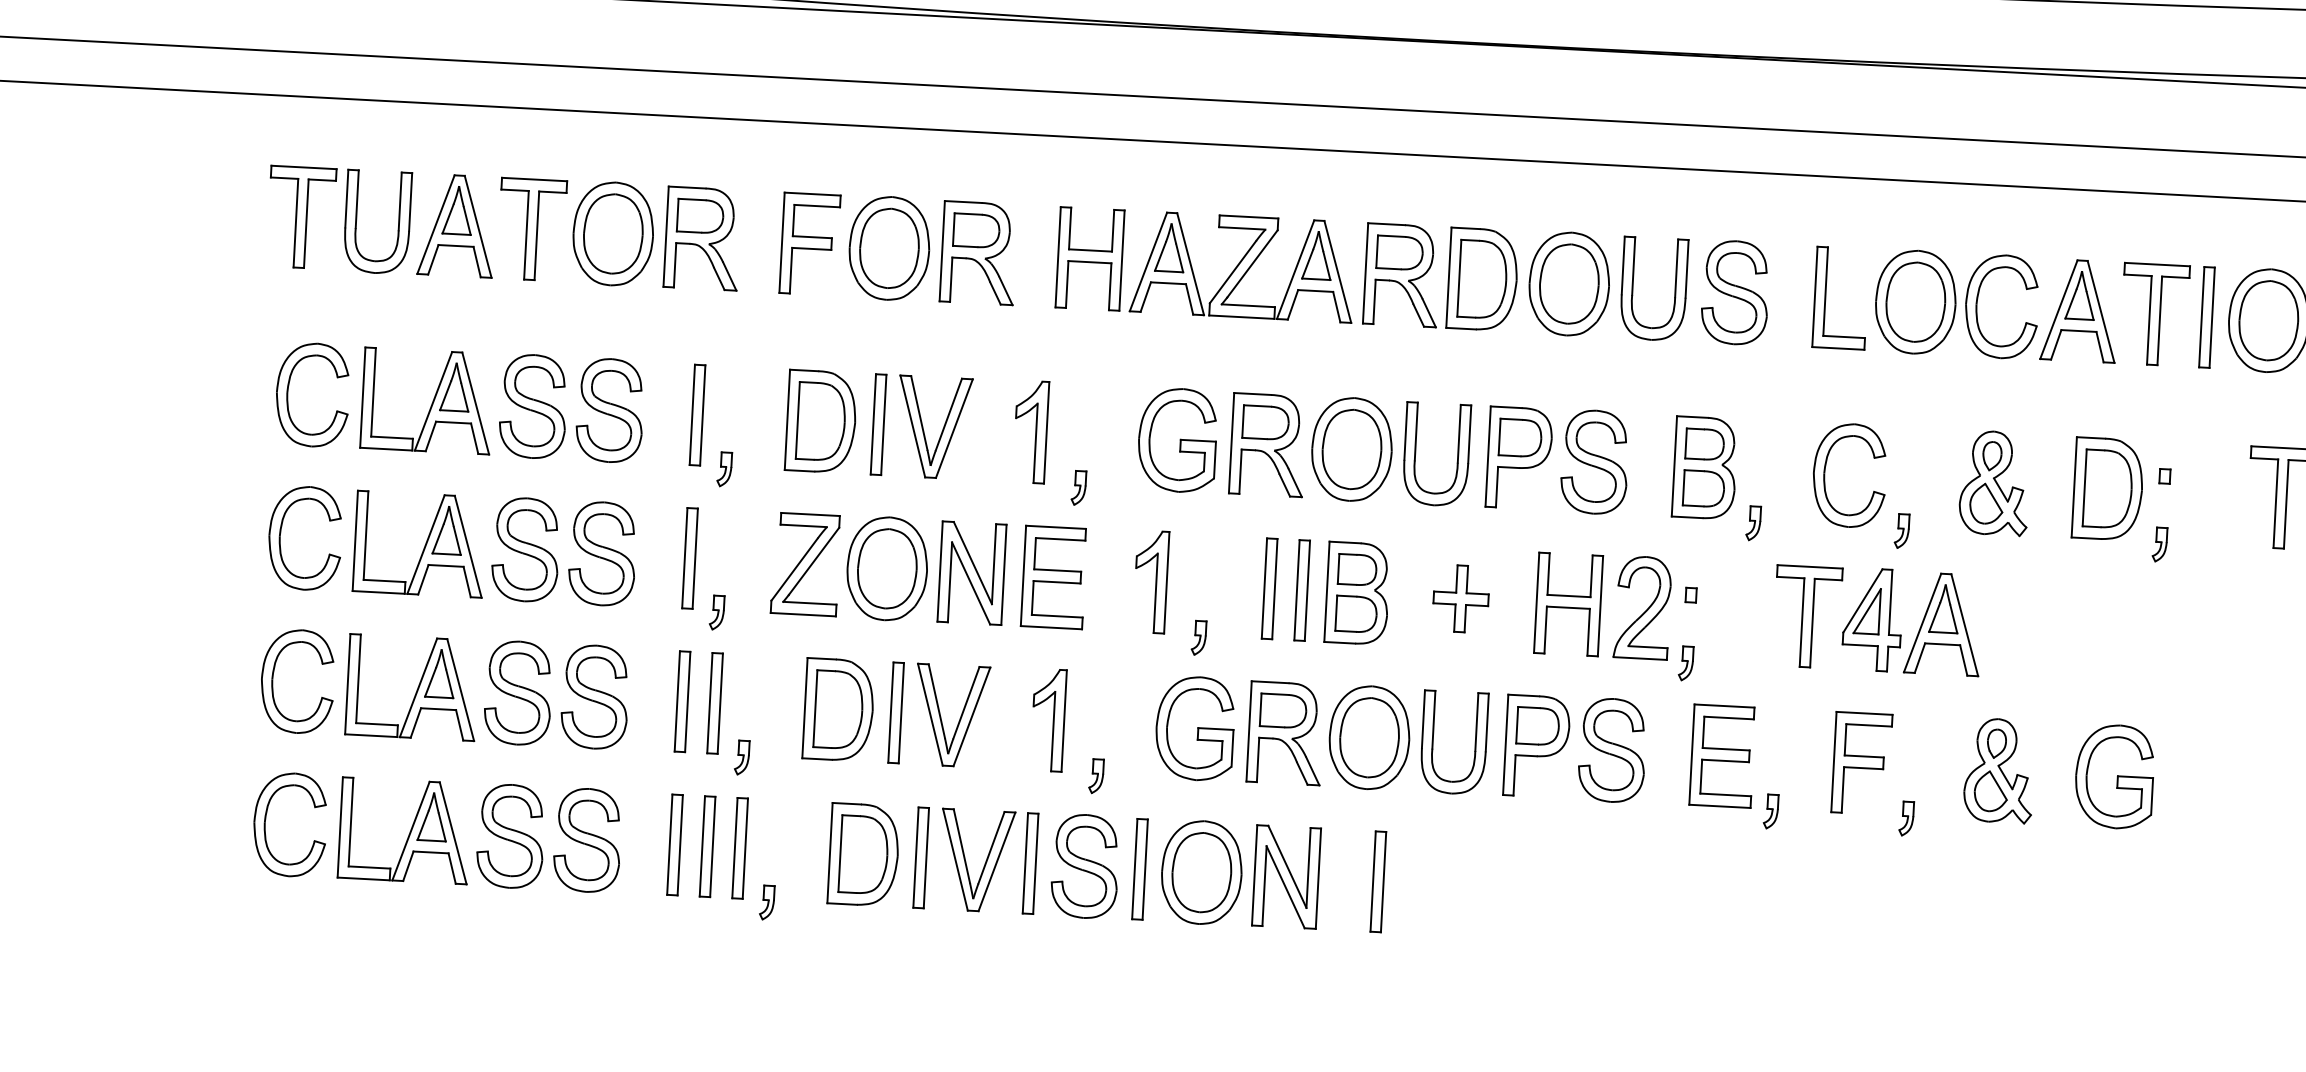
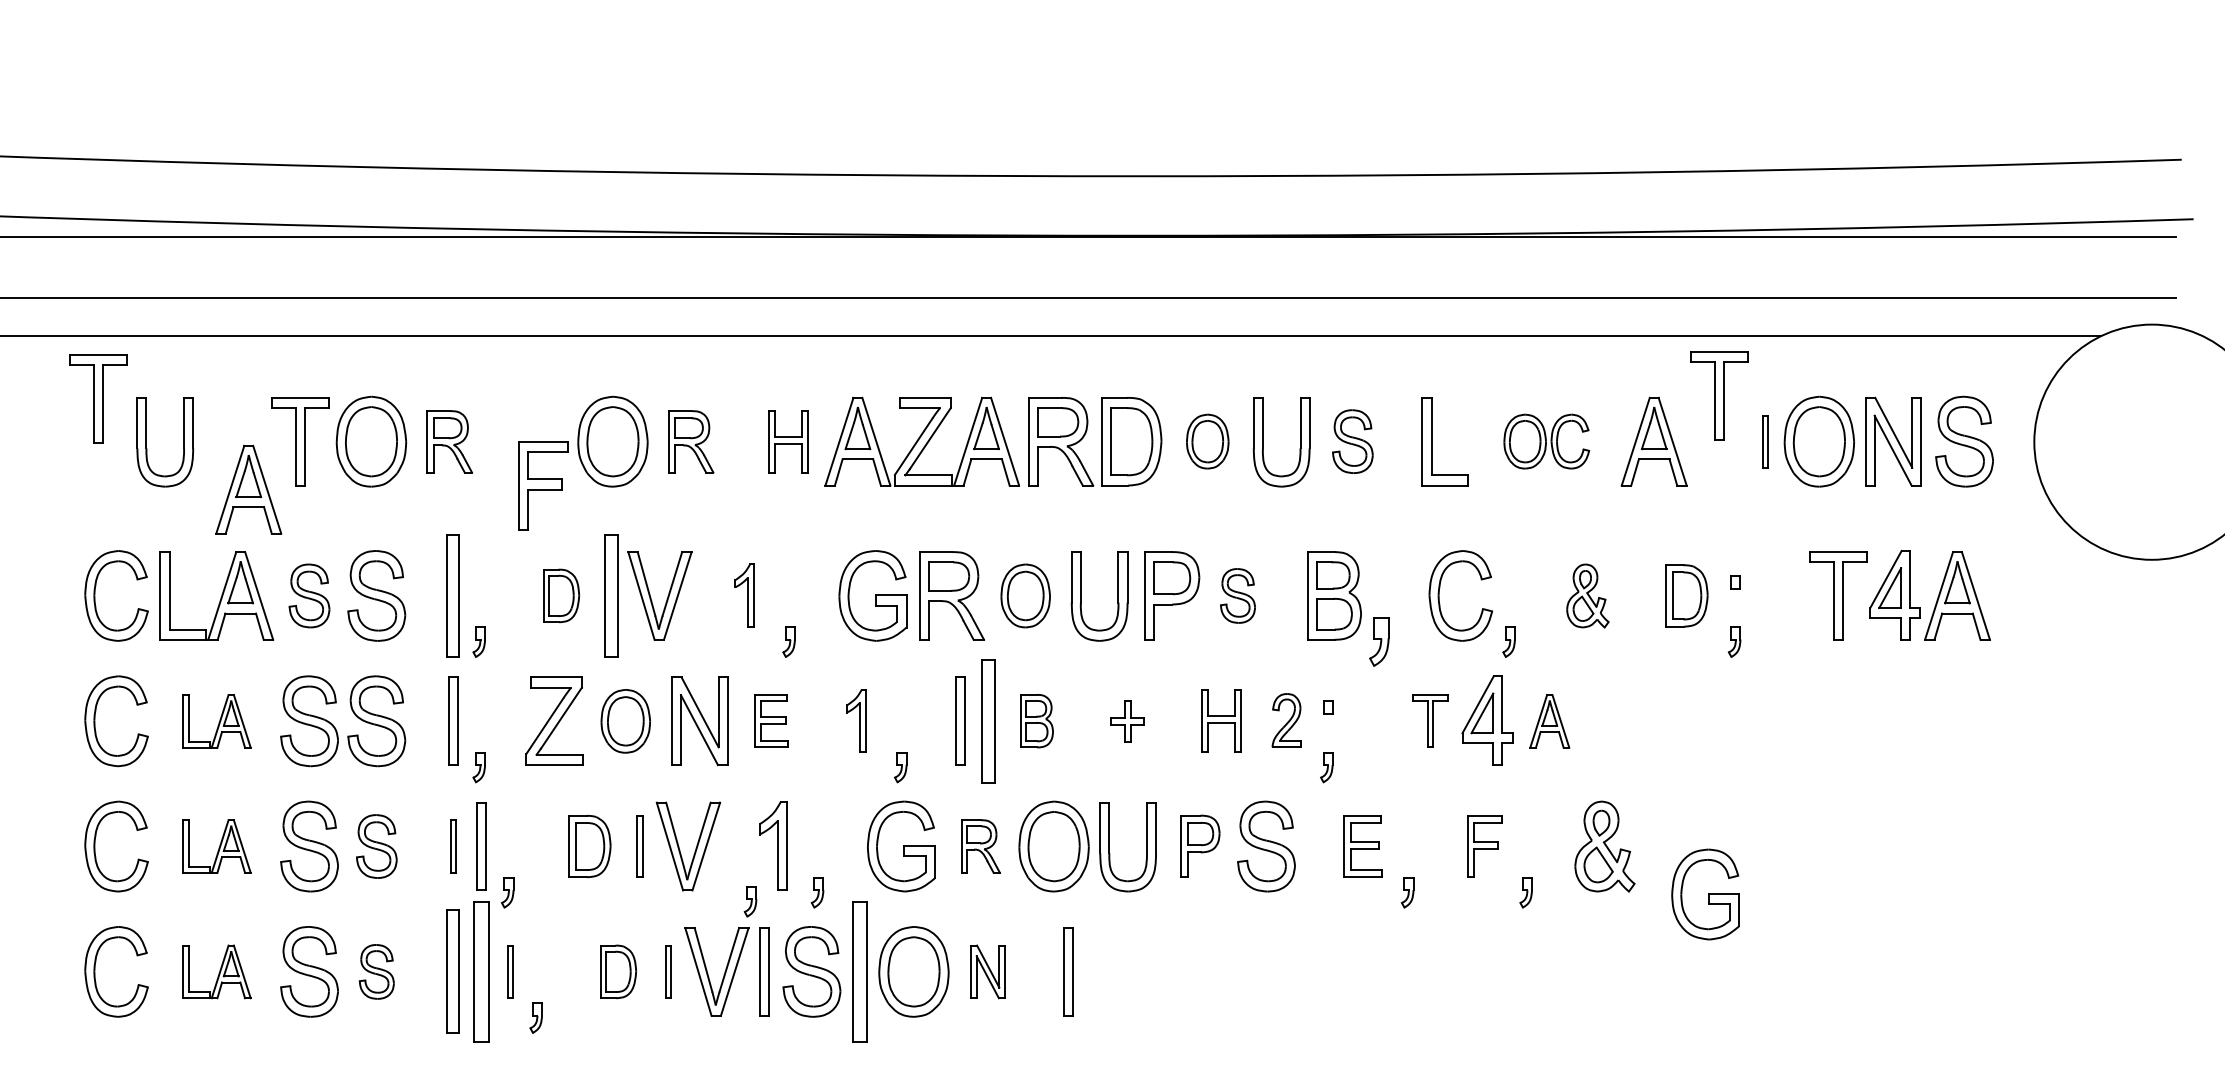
part: (301, 217) -> (98, 398), moved
part: (456, 225) -> (248, 489), moved
part: (702, 238) -> (449, 441), size x0.7
part: (810, 243) -> (543, 485), moved
part: (978, 252) -> (690, 441), size x0.7
part: (1090, 258) -> (788, 441), size x0.7
part: (1569, 283) -> (1207, 441), size x0.6
part: (1735, 292) -> (1352, 441), size x0.7
part: (1956, 304) -> (1546, 441), size x0.6
part: (2154, 314) -> (1719, 395), moved
part: (2207, 317) -> (1765, 441), size x0.6
part: (533, 406) -> (309, 595), size x0.7
part: (697, 414) -> (453, 595), size x1.4
part: (821, 421) -> (561, 595), size x0.6
part: (878, 424) -> (611, 595), size x1.4
part: (1030, 432) -> (744, 595), size x0.7
part: (1351, 448) -> (1025, 595), size x0.7
part: (1594, 461) -> (1237, 595), size x0.6
part: (1994, 482) -> (1587, 595), size x0.7
part: (2107, 488) -> (1686, 595), size x0.7
part: (1752, 522) -> (1378, 641), size x1.6
part: (419, 544) -> (216, 721), size x0.6
part: (887, 569) -> (625, 721), size x0.7
part: (1054, 576) -> (771, 720), size x0.6
part: (1151, 581) -> (856, 720), size x0.7
part: (1302, 589) -> (988, 720), size x1.4
part: (1357, 592) -> (1036, 720), size x0.6
part: (1461, 597) -> (1127, 720), size x0.7
part: (1568, 603) -> (1221, 720), size x0.7
part: (1642, 607) -> (1286, 720), size x0.6
part: (1807, 616) -> (1430, 720), size x0.6
part: (1943, 624) -> (1549, 721), size x0.6
part: (411, 687) -> (216, 846), size x0.6
part: (594, 697) -> (376, 846), size x0.7
part: (682, 701) -> (453, 846), size x0.6
part: (838, 709) -> (589, 846), size x0.7
part: (895, 712) -> (639, 846), size x0.7
part: (1285, 733) -> (980, 846), size x0.6
part: (1537, 745) -> (1200, 845), size x0.7
part: (1722, 756) -> (1362, 846), size x0.7
part: (1861, 763) -> (1484, 846), size x0.7
part: (2114, 776) -> (1705, 894), moved
part: (1019, 782) -> (750, 901), added
part: (404, 830) -> (216, 971), size x0.6
part: (587, 839) -> (376, 971), size x0.6
part: (675, 844) -> (453, 971), size x1.4
part: (707, 846) -> (481, 971), size x1.6
part: (740, 847) -> (510, 971), size x0.6
part: (864, 854) -> (618, 971), size x0.6
part: (921, 857) -> (668, 971), size x0.6
part: (1139, 868) -> (859, 971), size x1.6
part: (1285, 876) -> (987, 971), size x0.6

